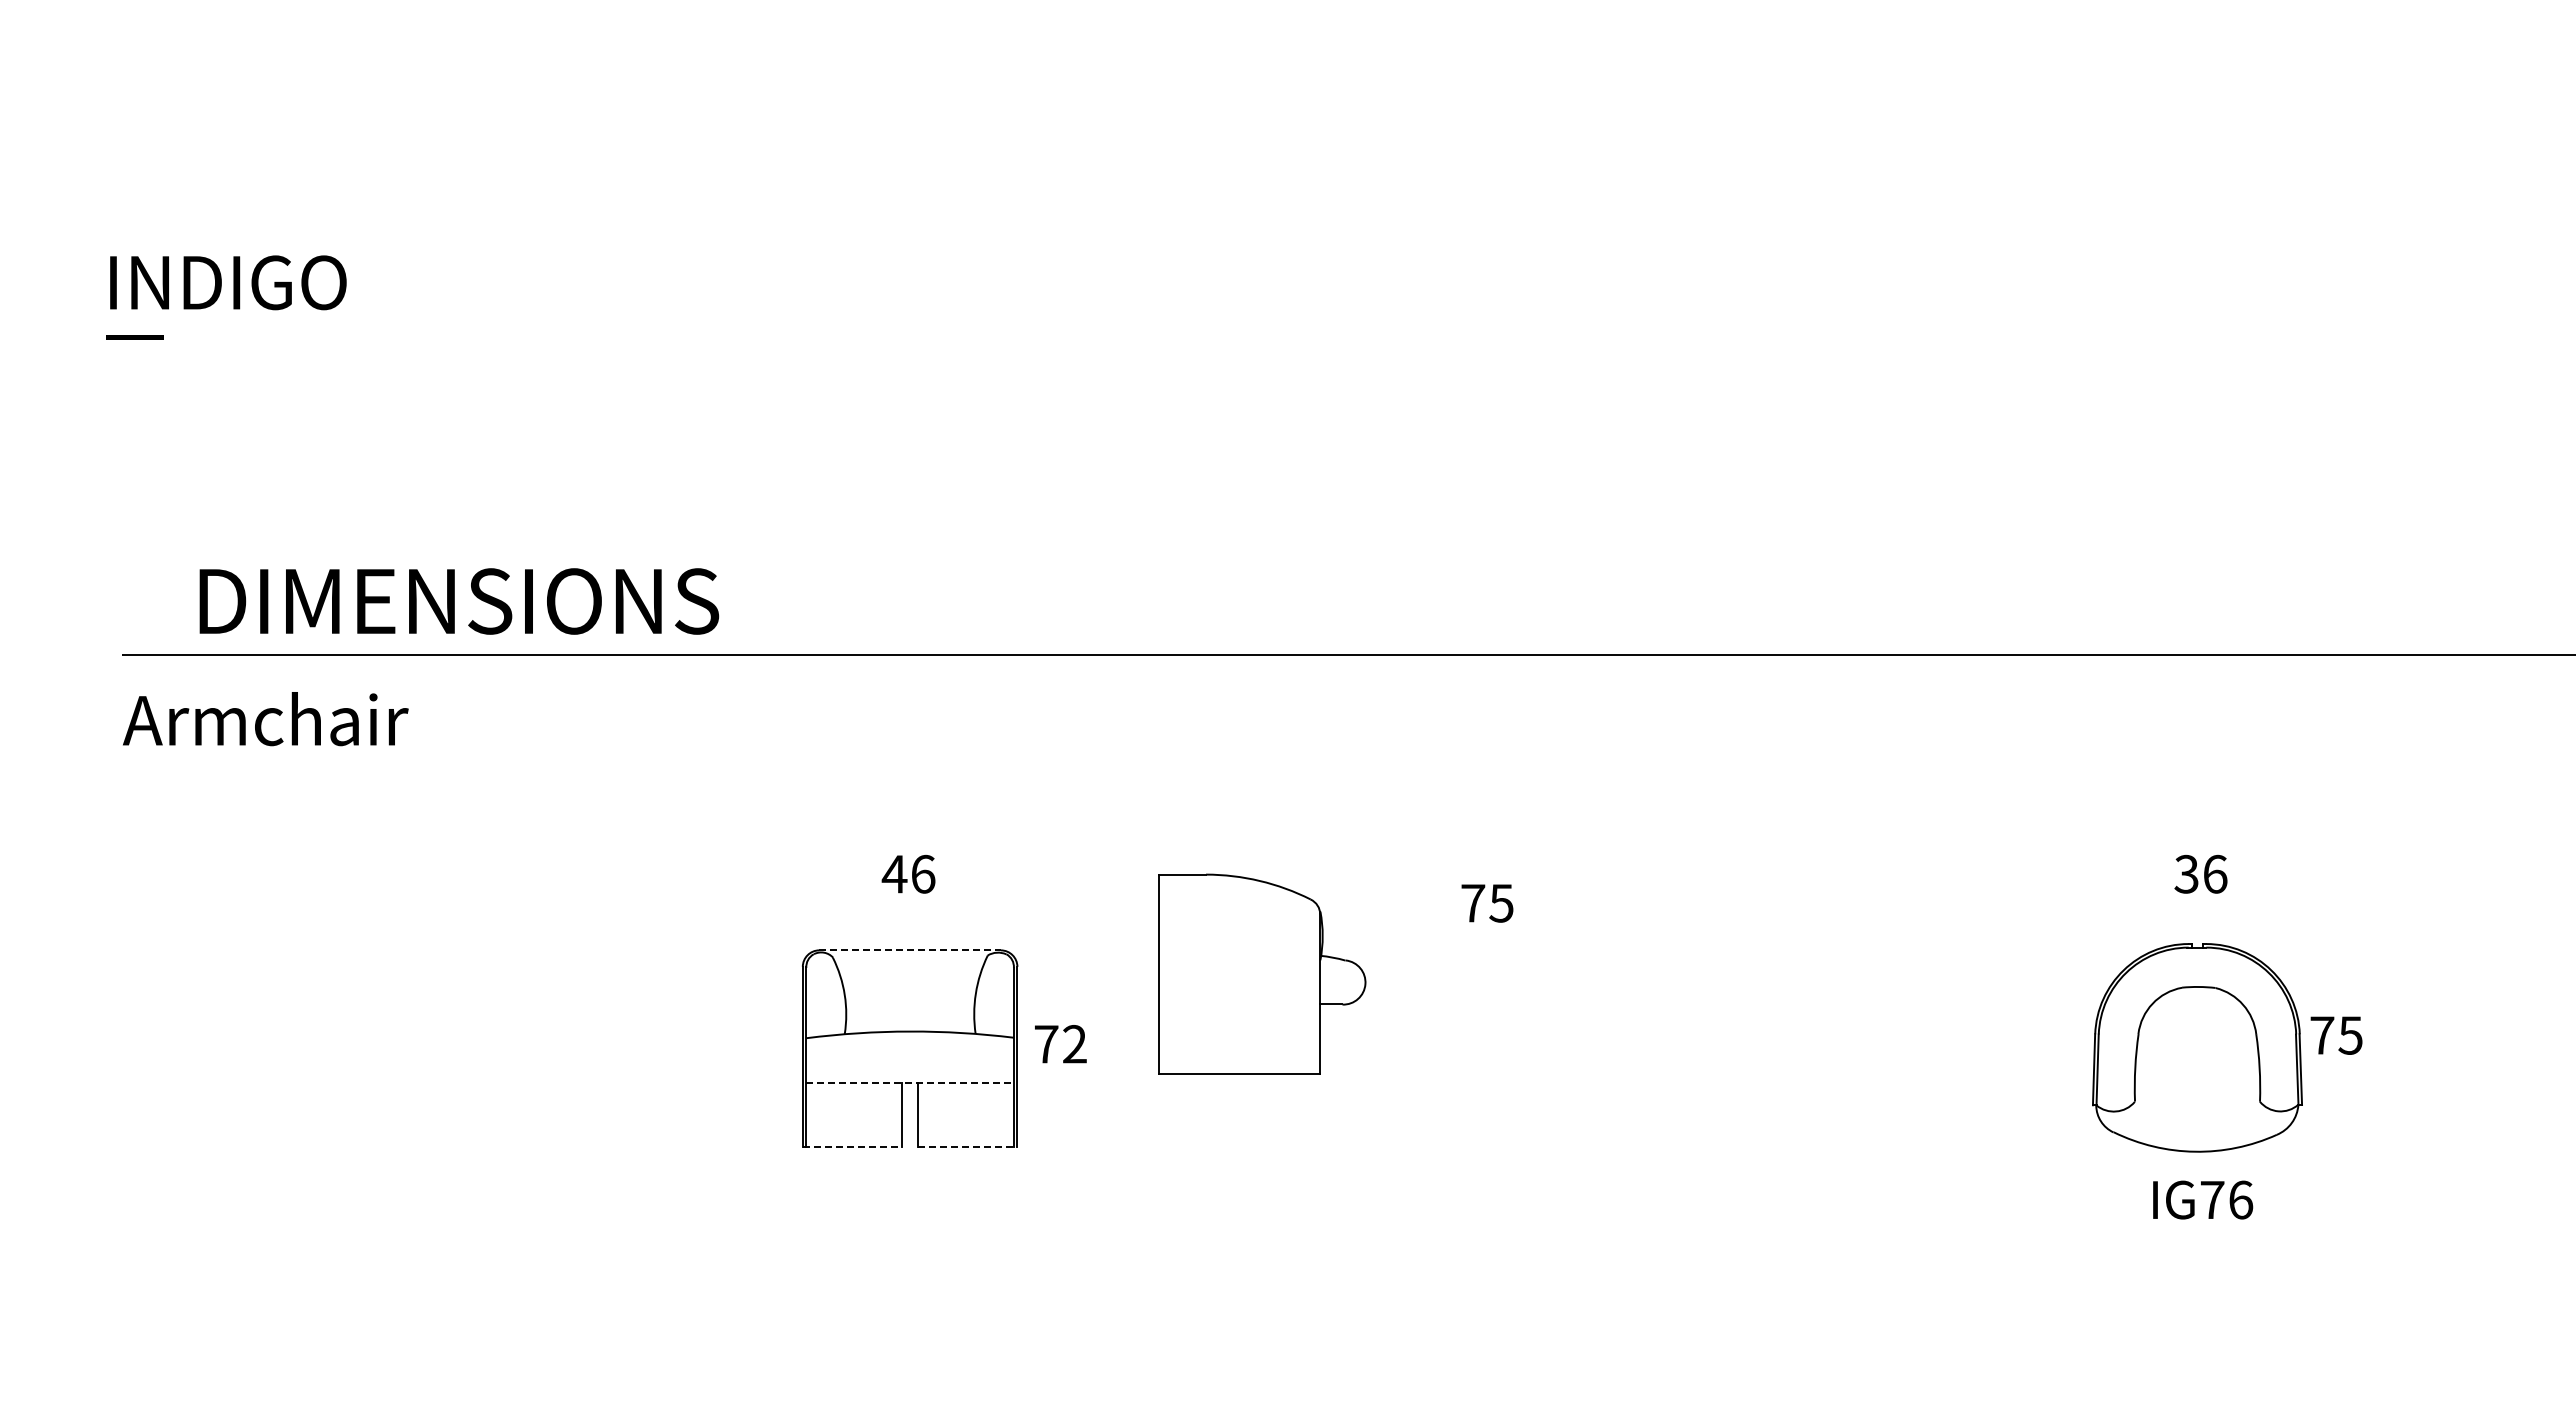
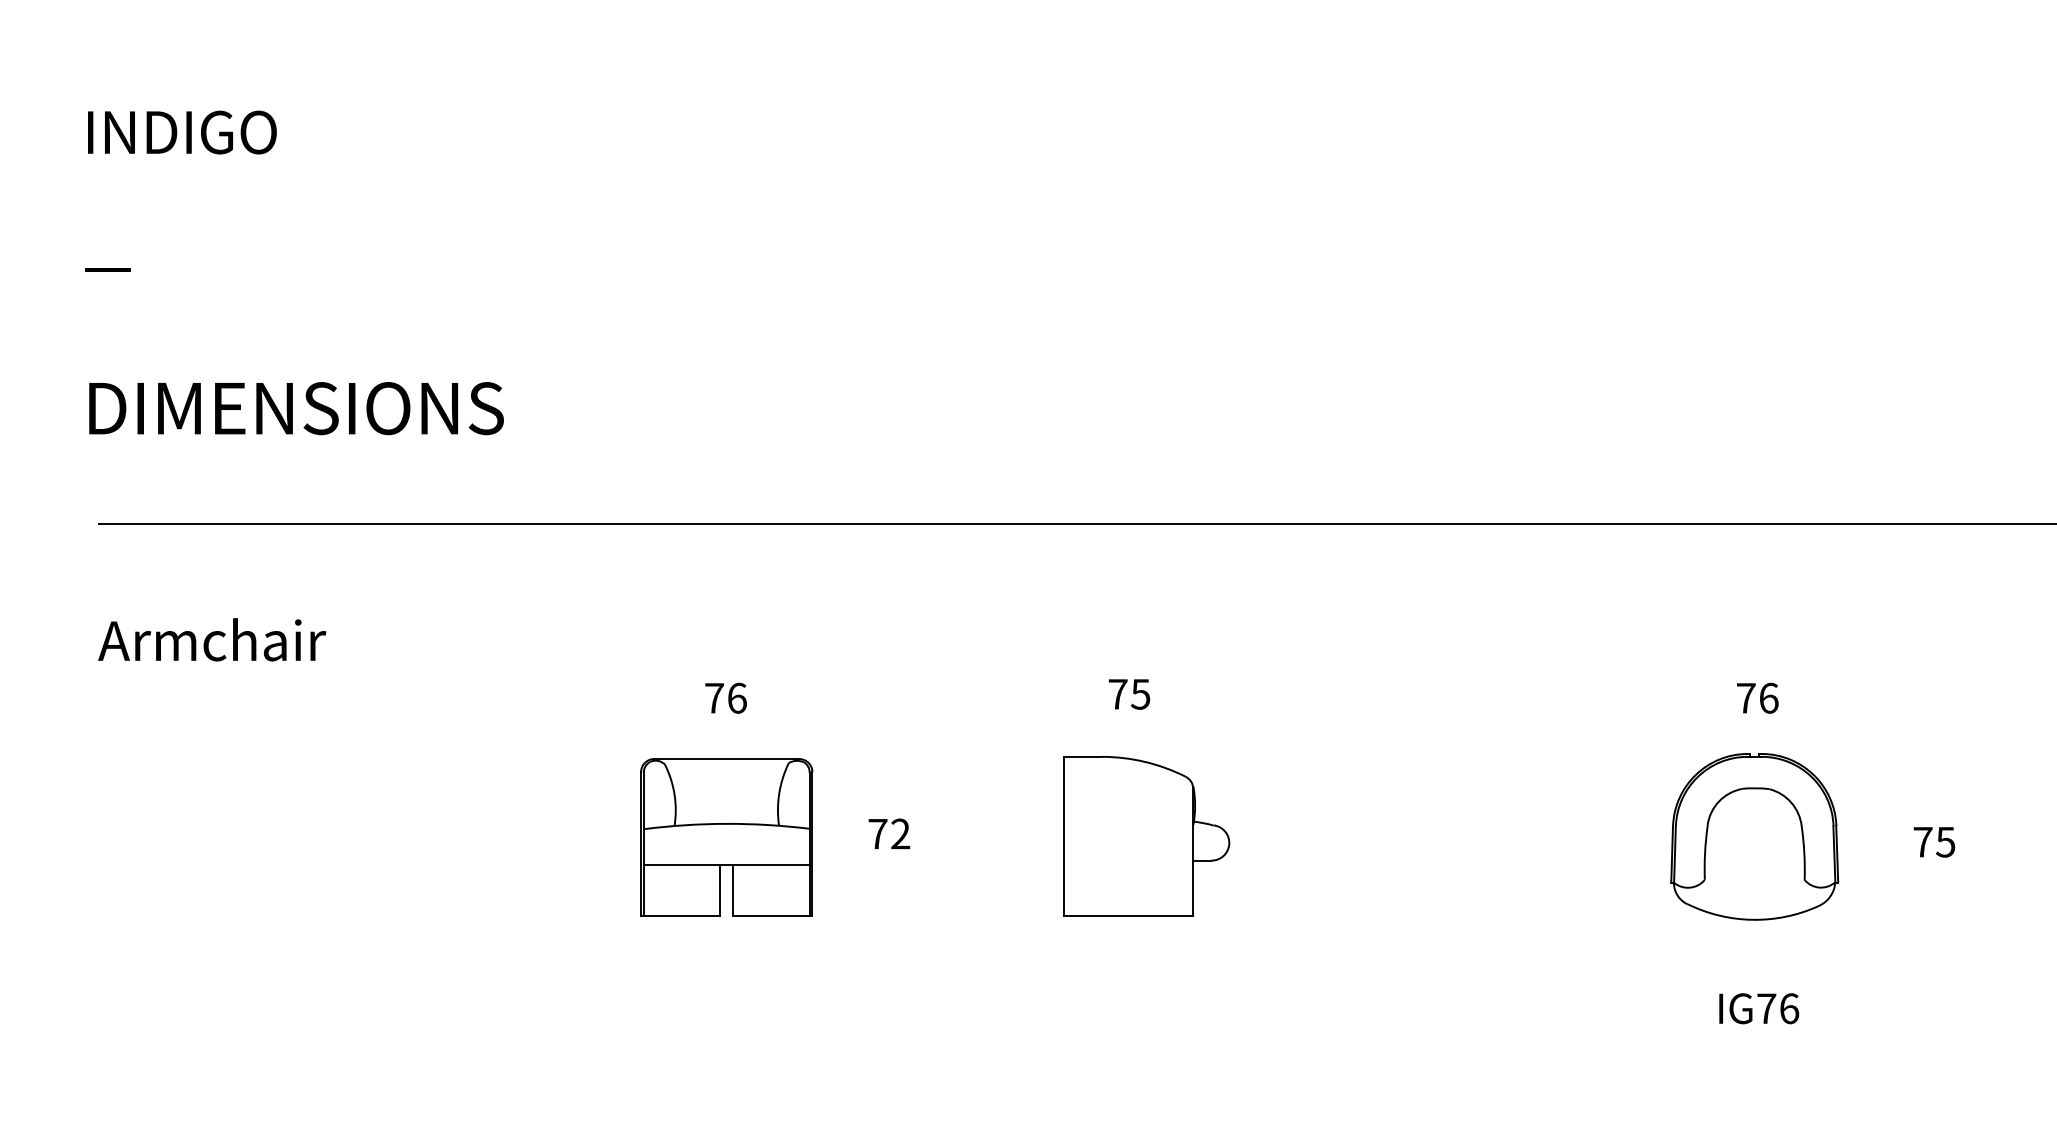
text: (228, 282) -> (182, 132), moved
text: (459, 601) -> (296, 408), moved
text: (265, 719) -> (212, 640), moved
text: (2186, 873) -> (1745, 697), 36 -> 76
text: (894, 874) -> (714, 698), 46 -> 76
text: (1487, 903) -> (1129, 694), moved
line: (910, 950) -> (727, 759), dashed -> solid
part: (1262, 973) -> (1147, 835), moved
text: (2336, 1035) -> (1934, 842), moved
text: (1060, 1044) -> (889, 834), moved
line: (910, 1082) -> (727, 864), dashed -> solid
line: (852, 1147) -> (680, 916), dashed -> solid
line: (967, 1147) -> (772, 916), dashed -> solid
text: (2203, 1199) -> (1759, 1008), moved

